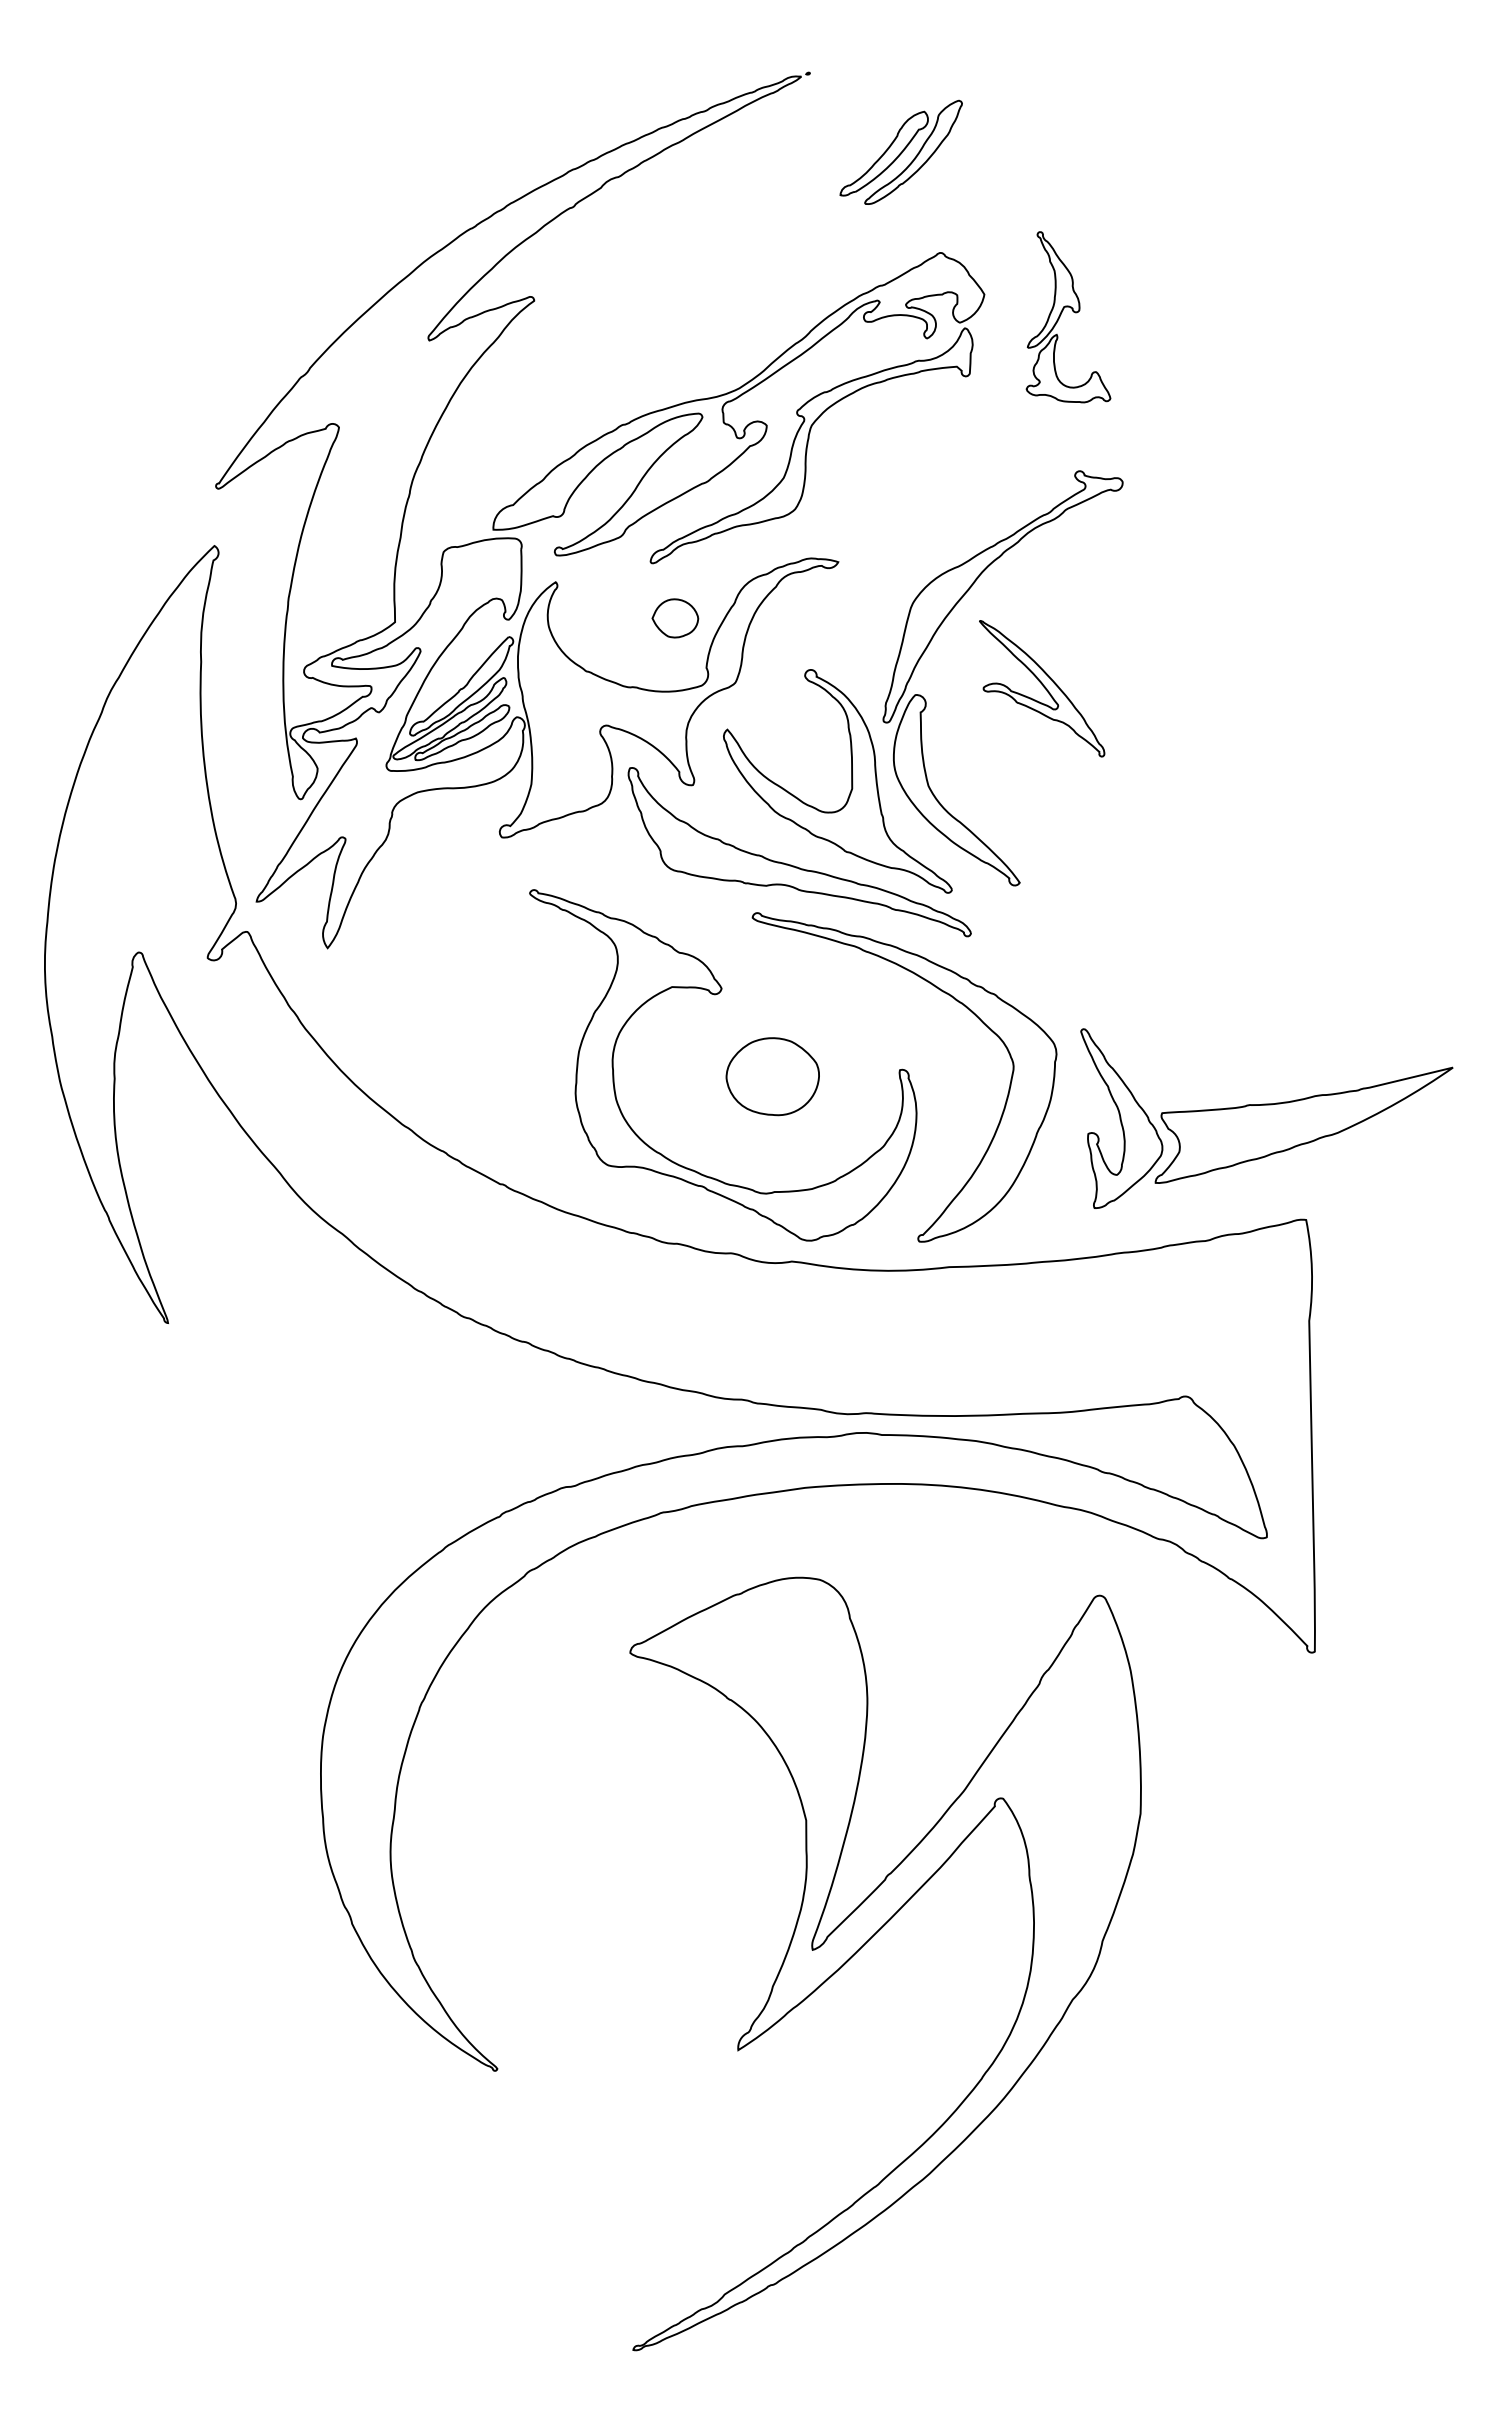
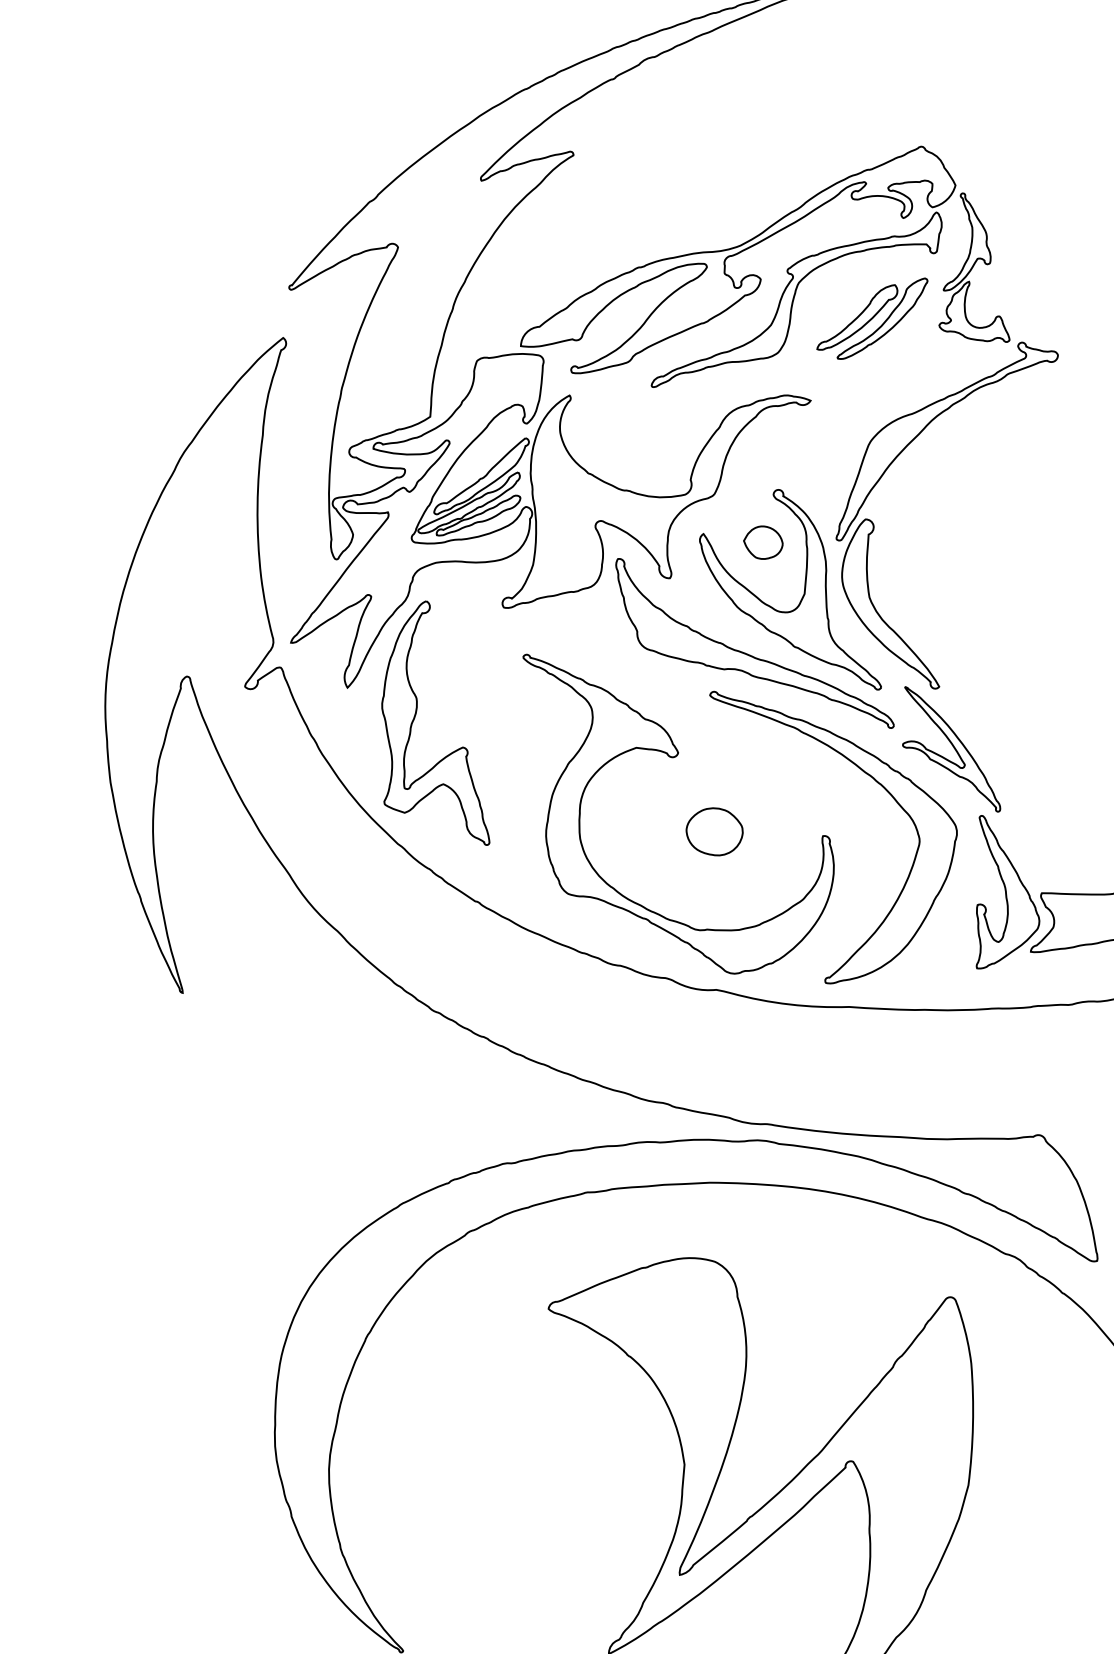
part: (900, 151) -> (871, 316), moved
part: (1073, 312) -> (985, 264), moved
part: (675, 618) -> (763, 542), moved
part: (1042, 688) -> (952, 749), moved
part: (411, 971) -> (416, 714), added
part: (772, 1076) -> (714, 831), size x0.71

